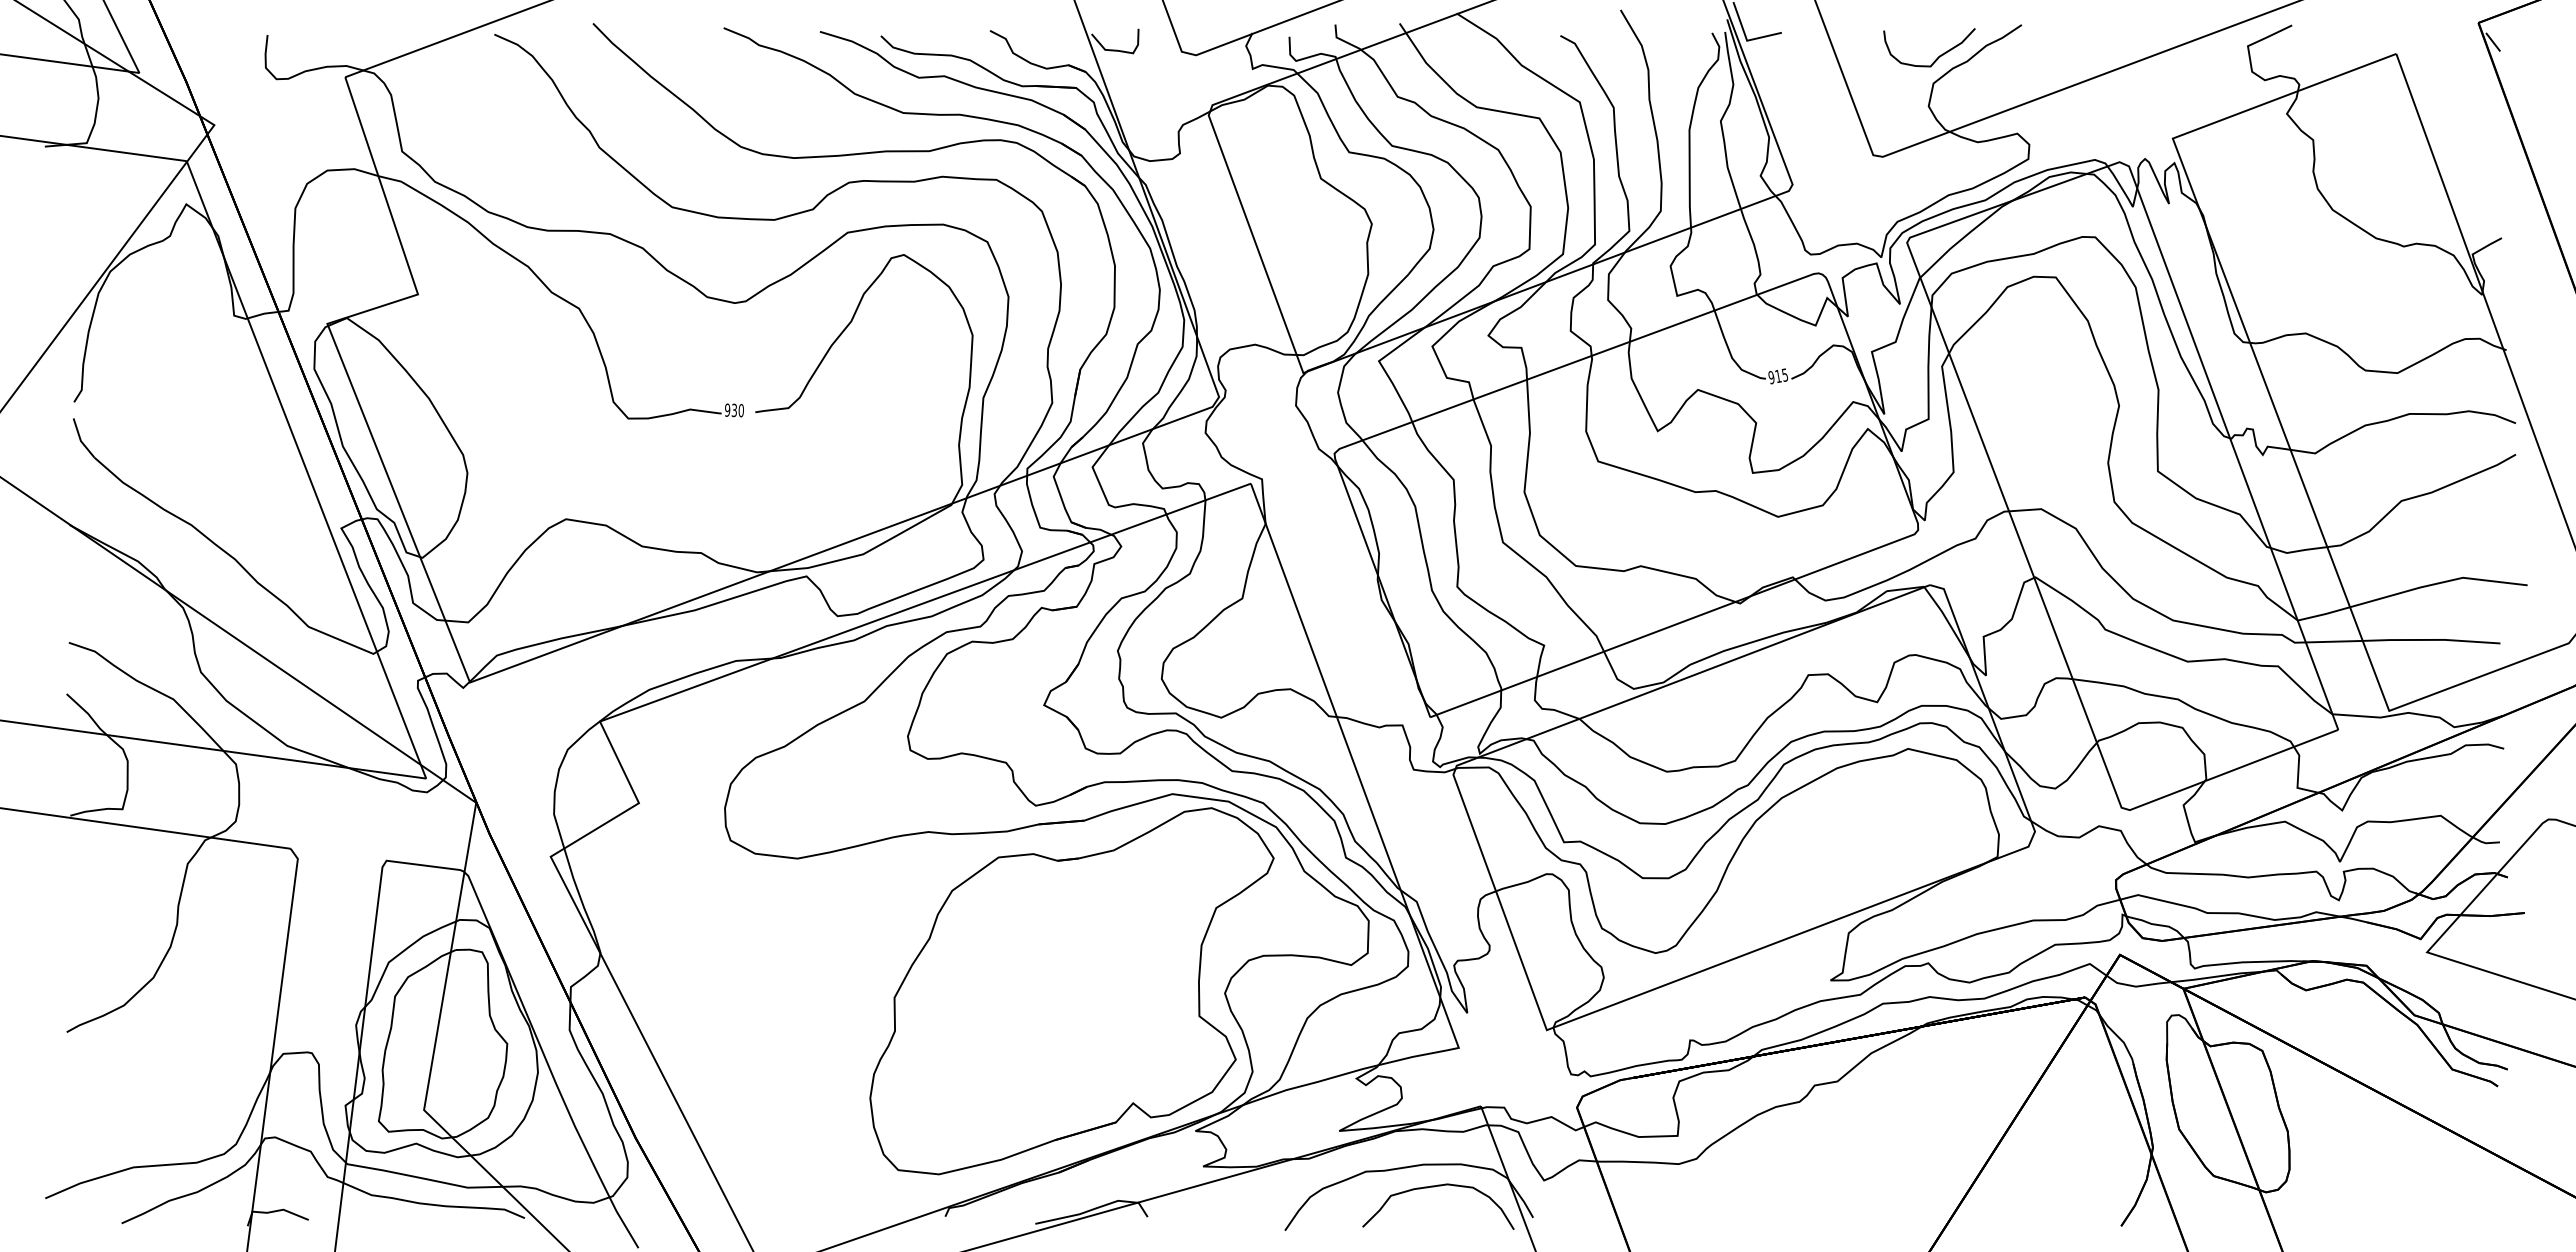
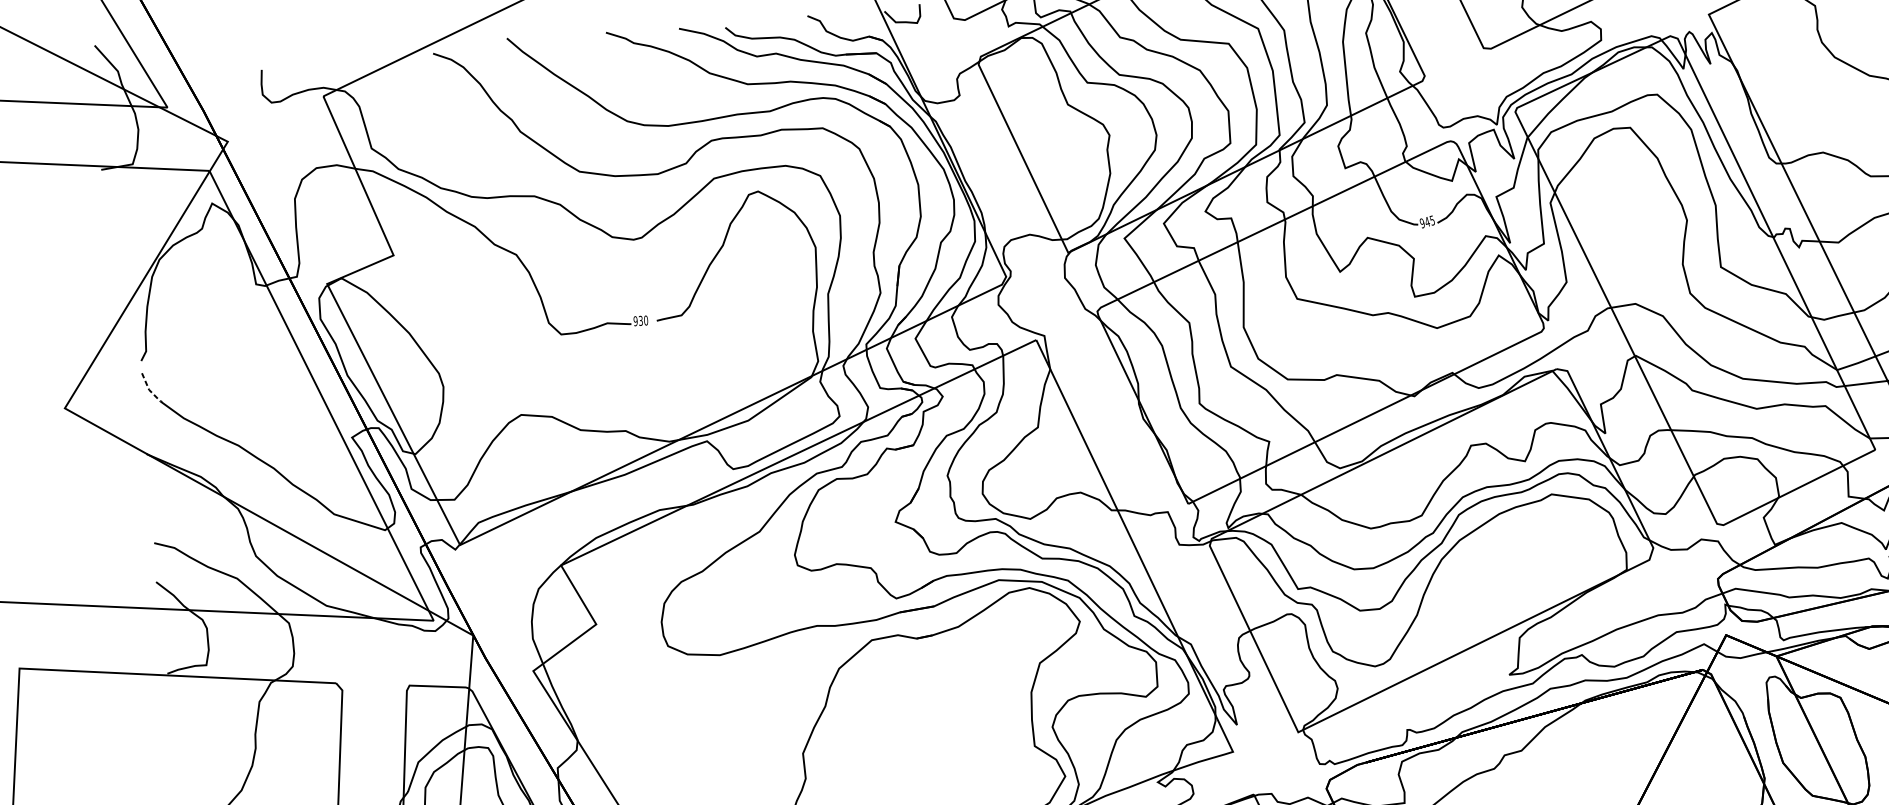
text: (1778, 375) -> (1427, 221), 915 -> 945
line: (80, 441) -> (148, 390), solid -> dashed

